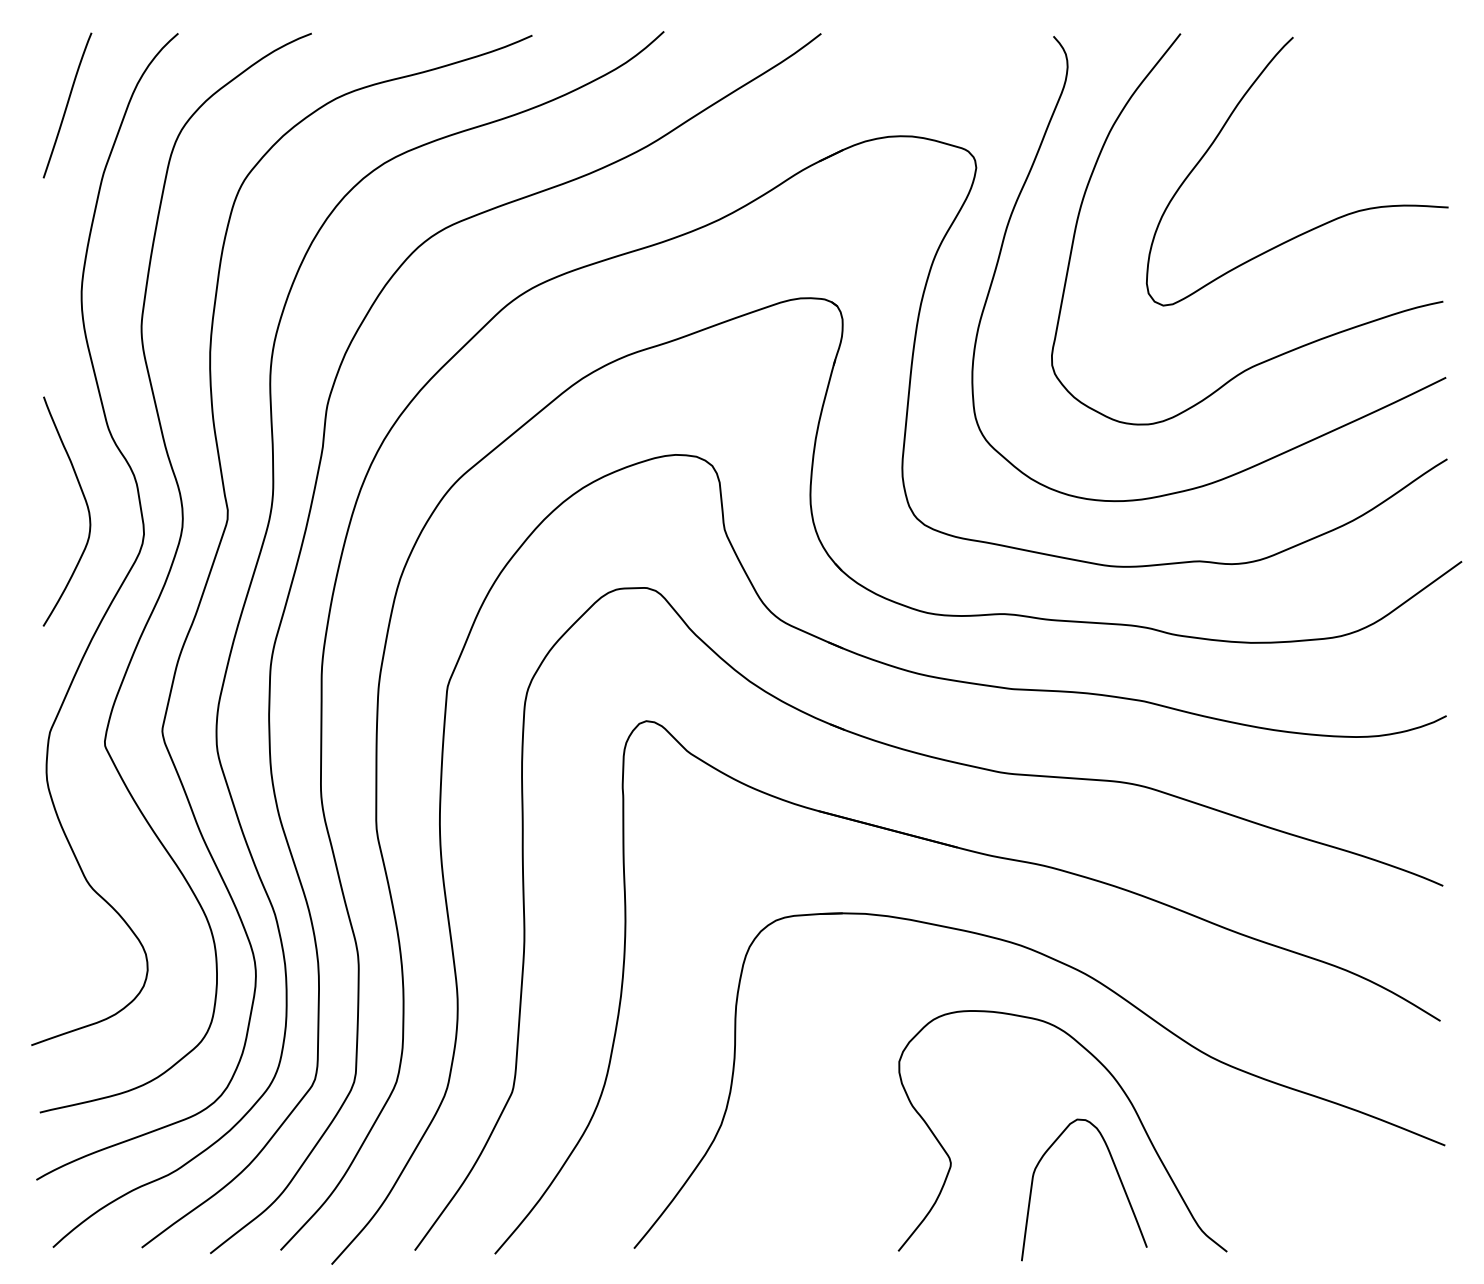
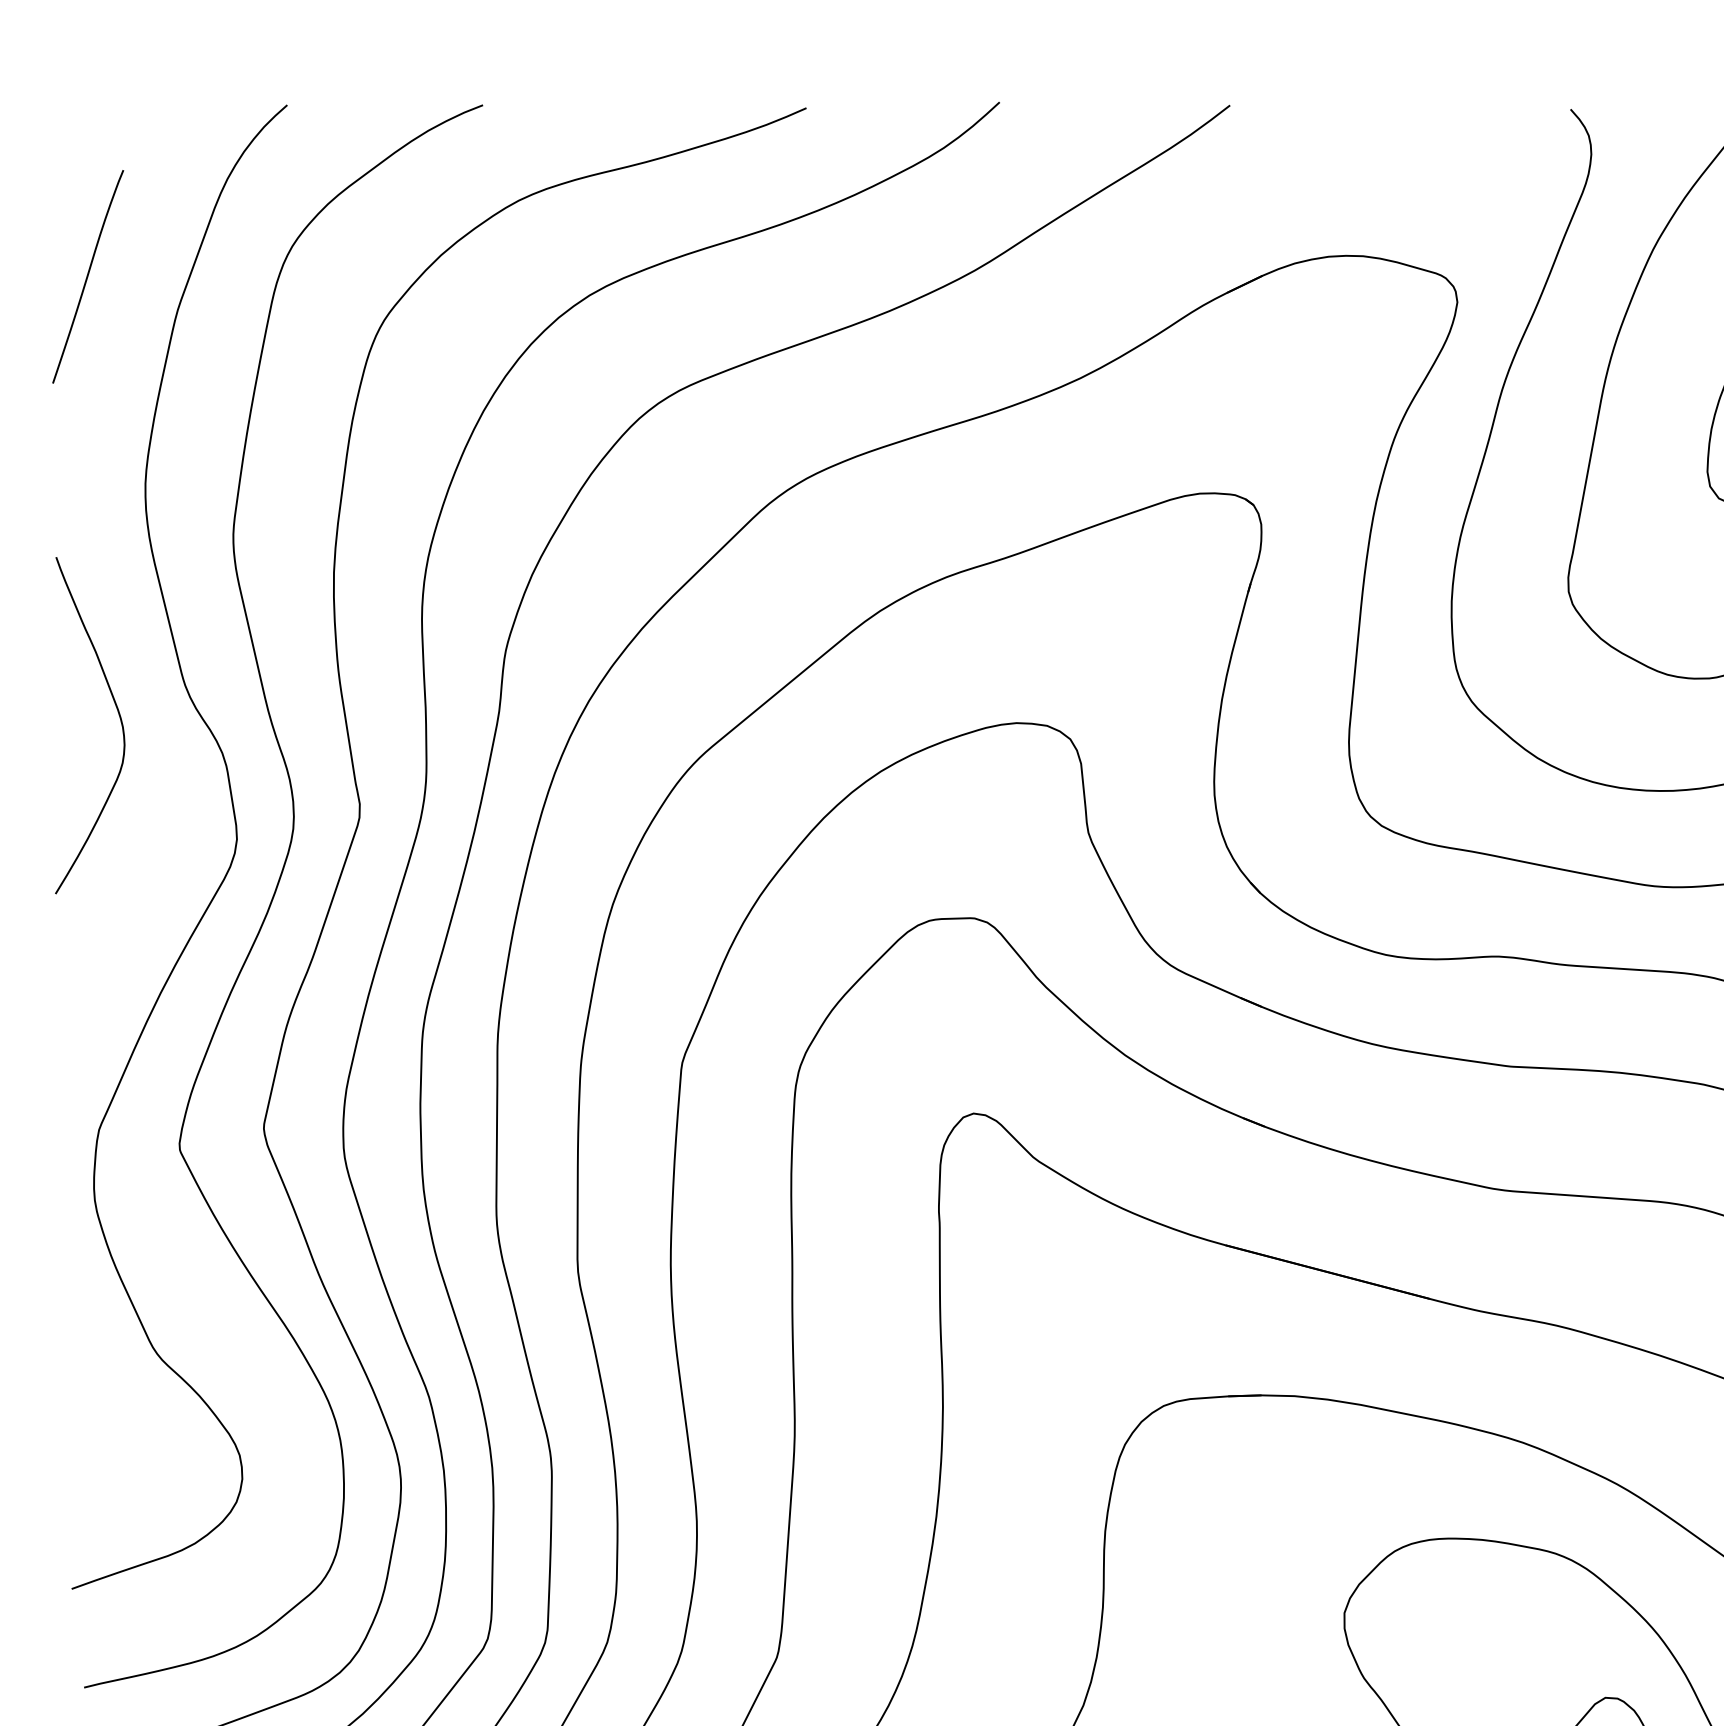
curve: (67, 105) -> (88, 276), moved
curve: (85, 503) -> (117, 713), moved

